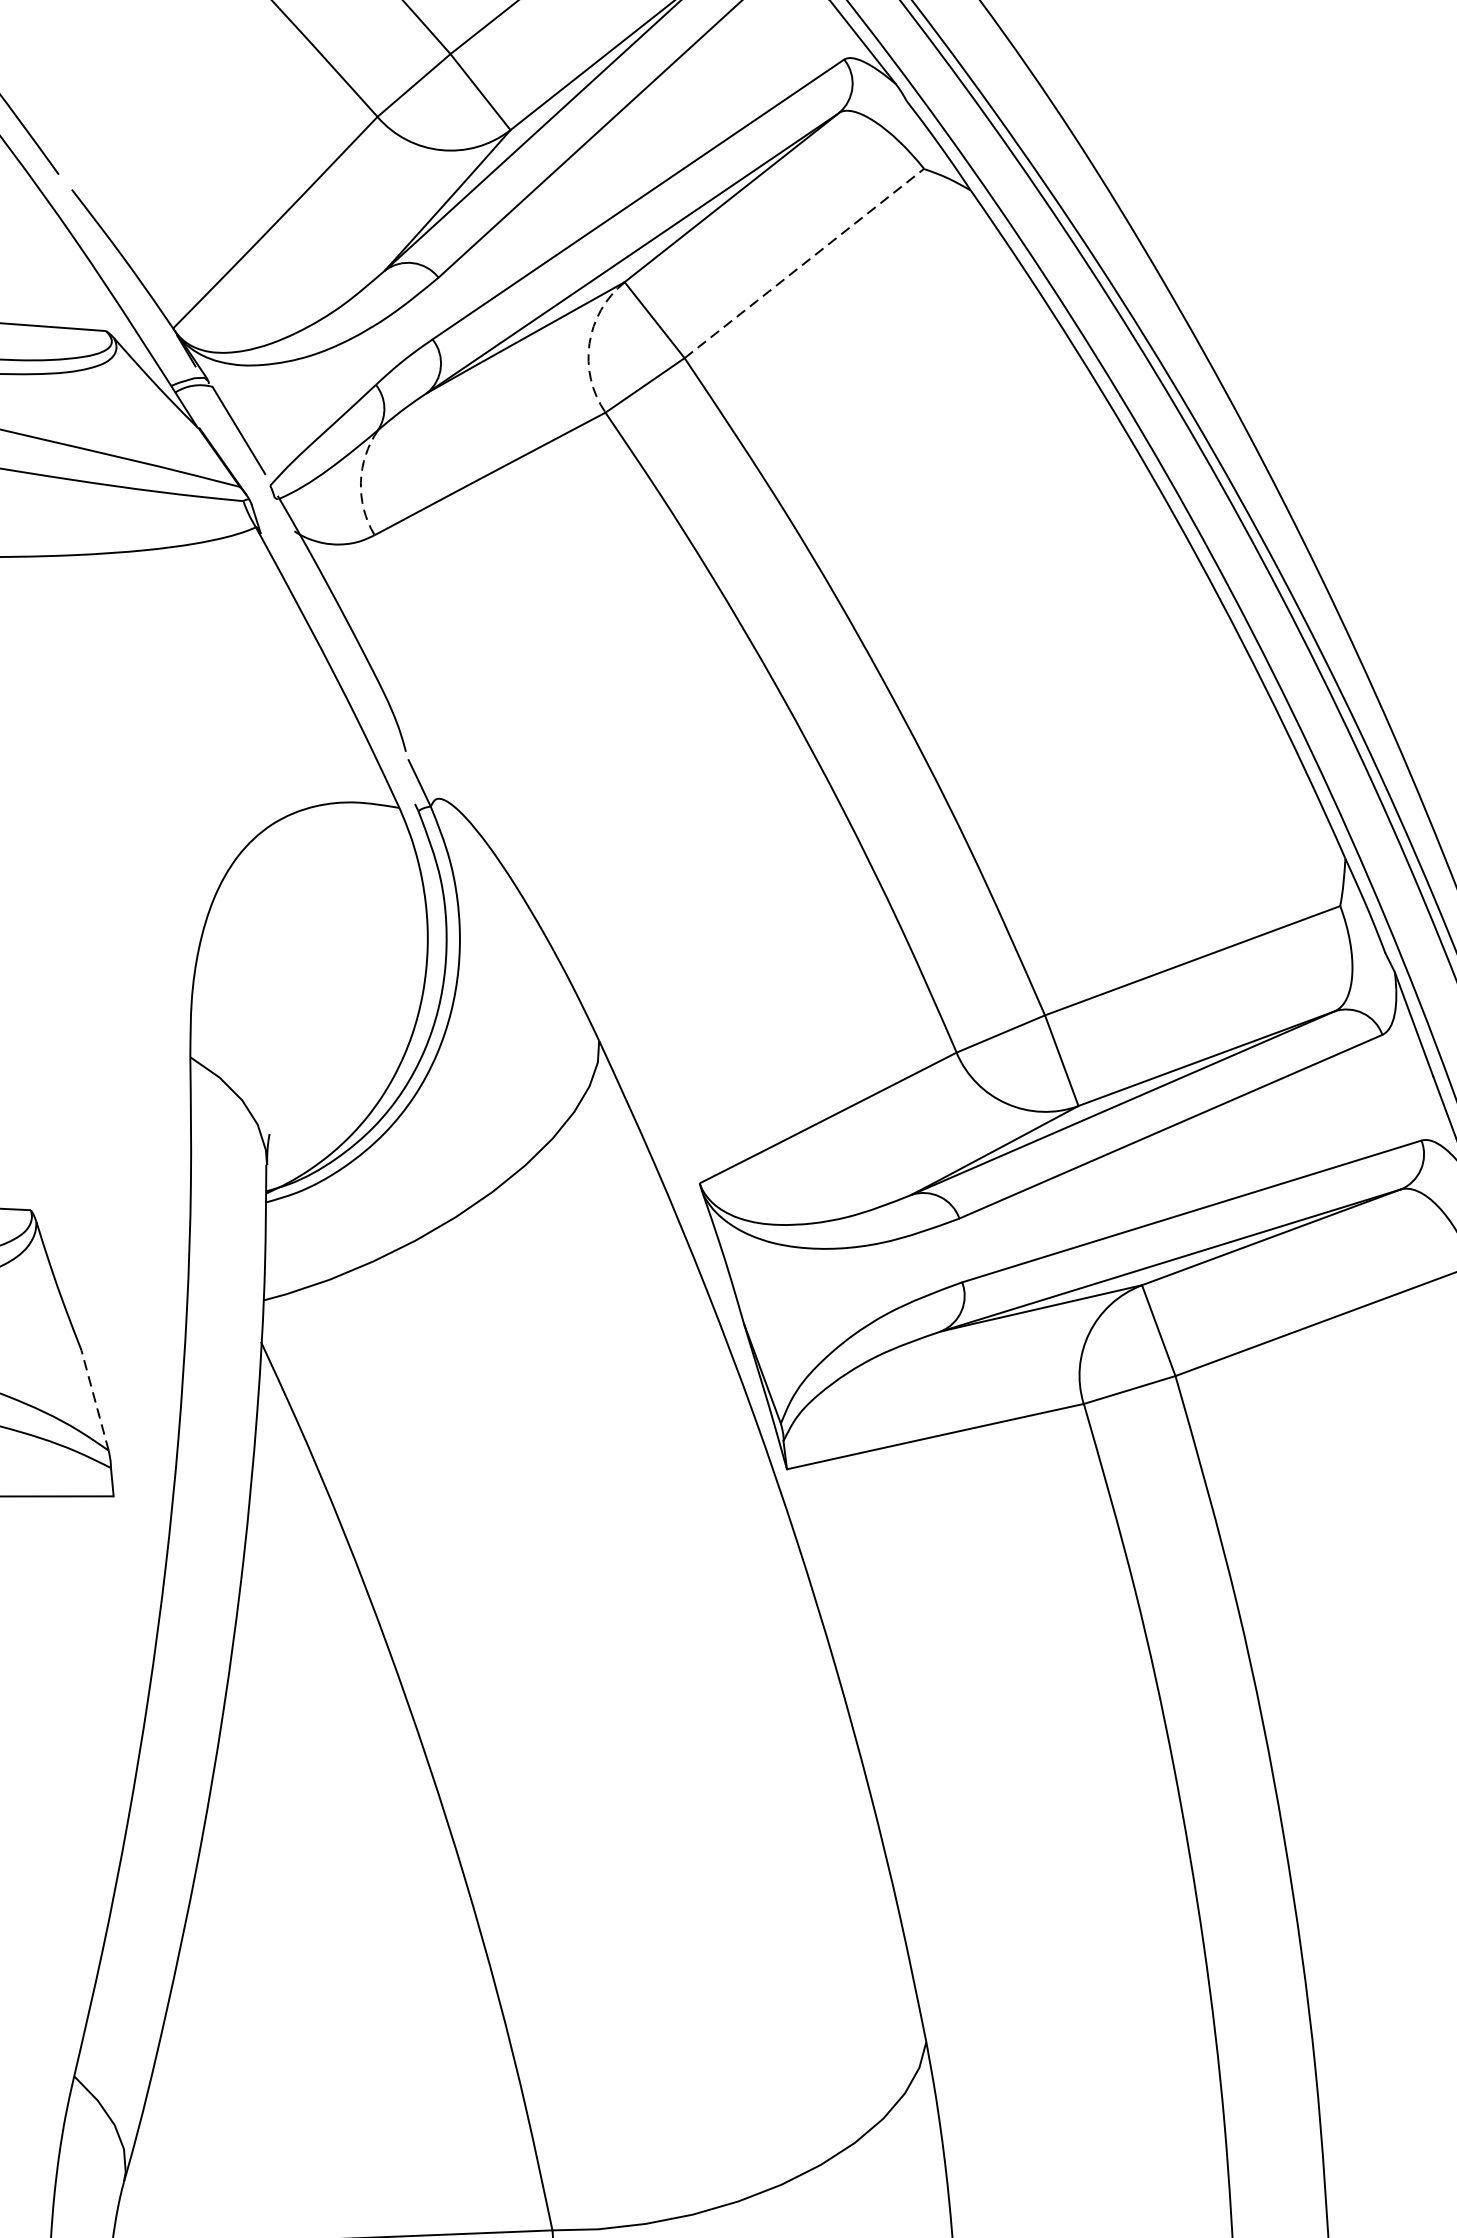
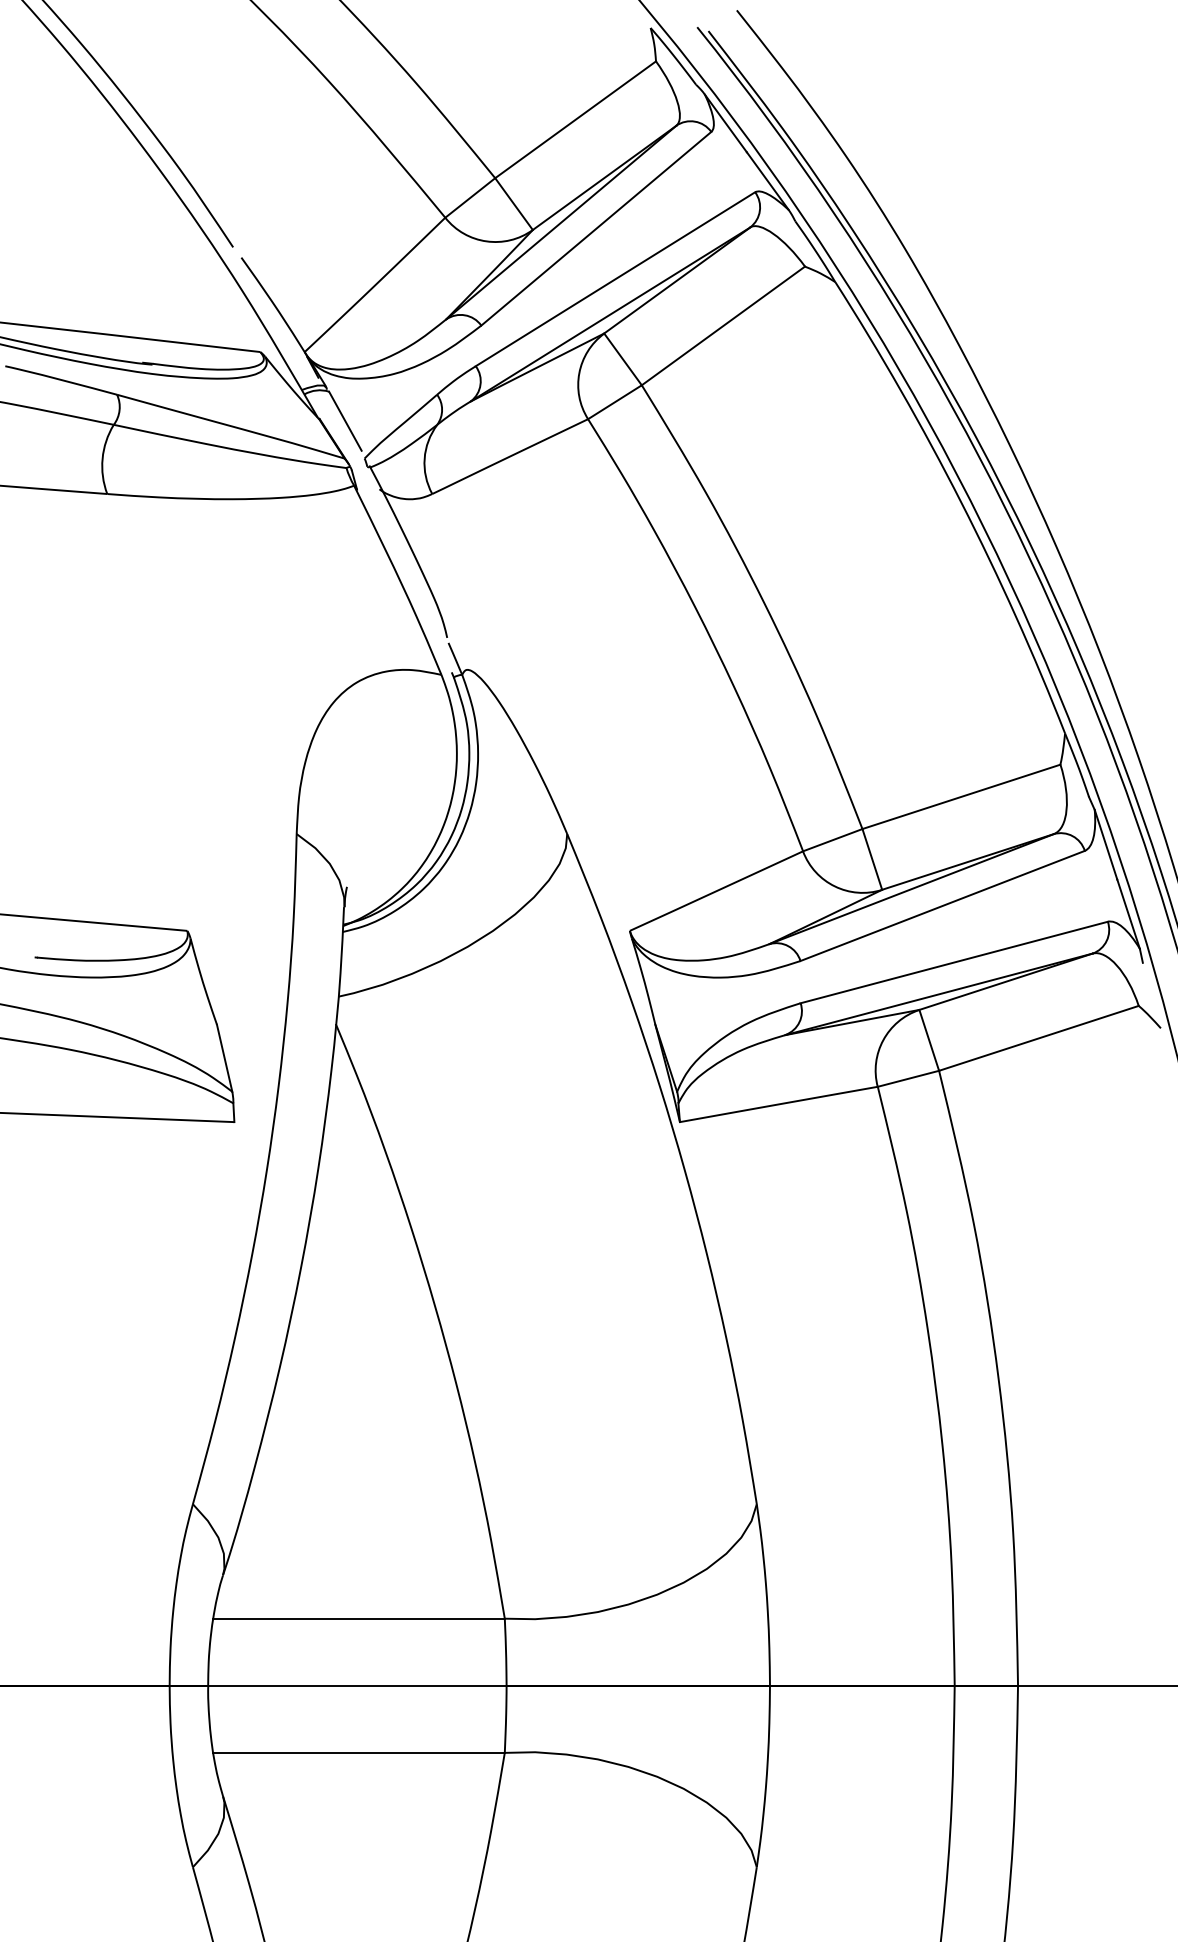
line: (804, 262) -> (723, 325), dashed -> solid
arc: (589, 344) -> (579, 373), dashed -> solid
arc: (360, 481) -> (424, 458), dashed -> solid
line: (94, 1399) -> (224, 1057), dashed -> solid

